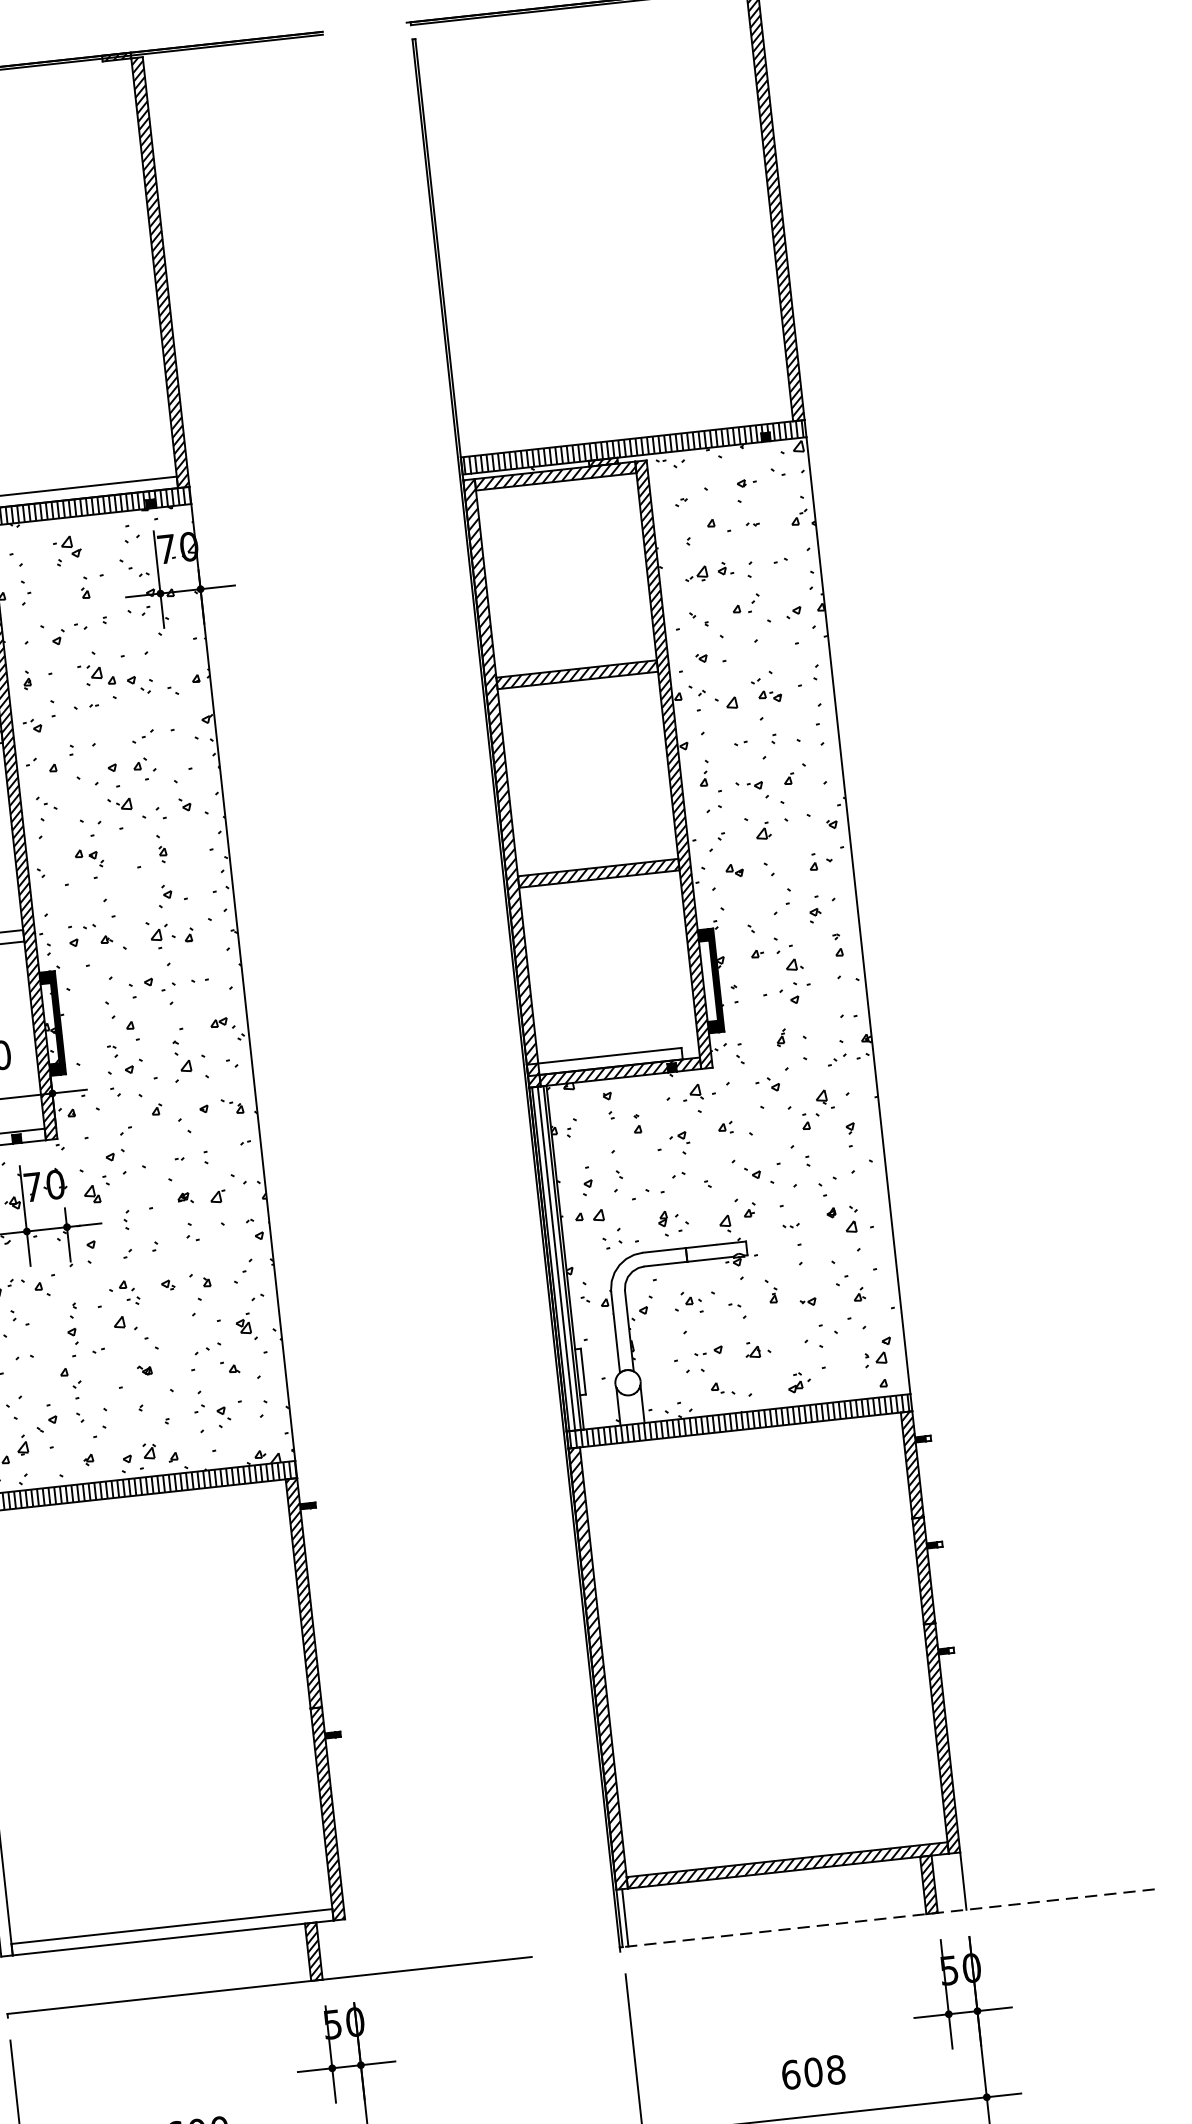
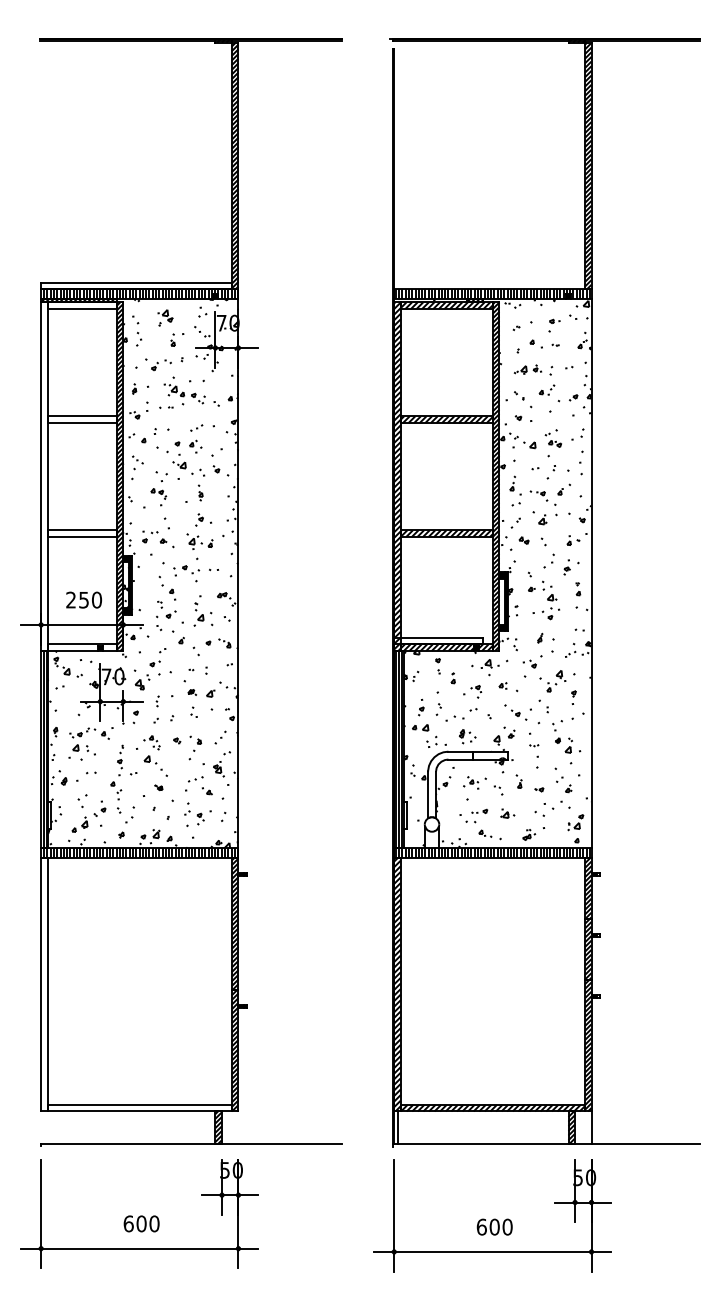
line: (888, 1918) -> (546, 1144), dashed -> solid
text: (835, 2070) -> (507, 1227), 608 -> 600

